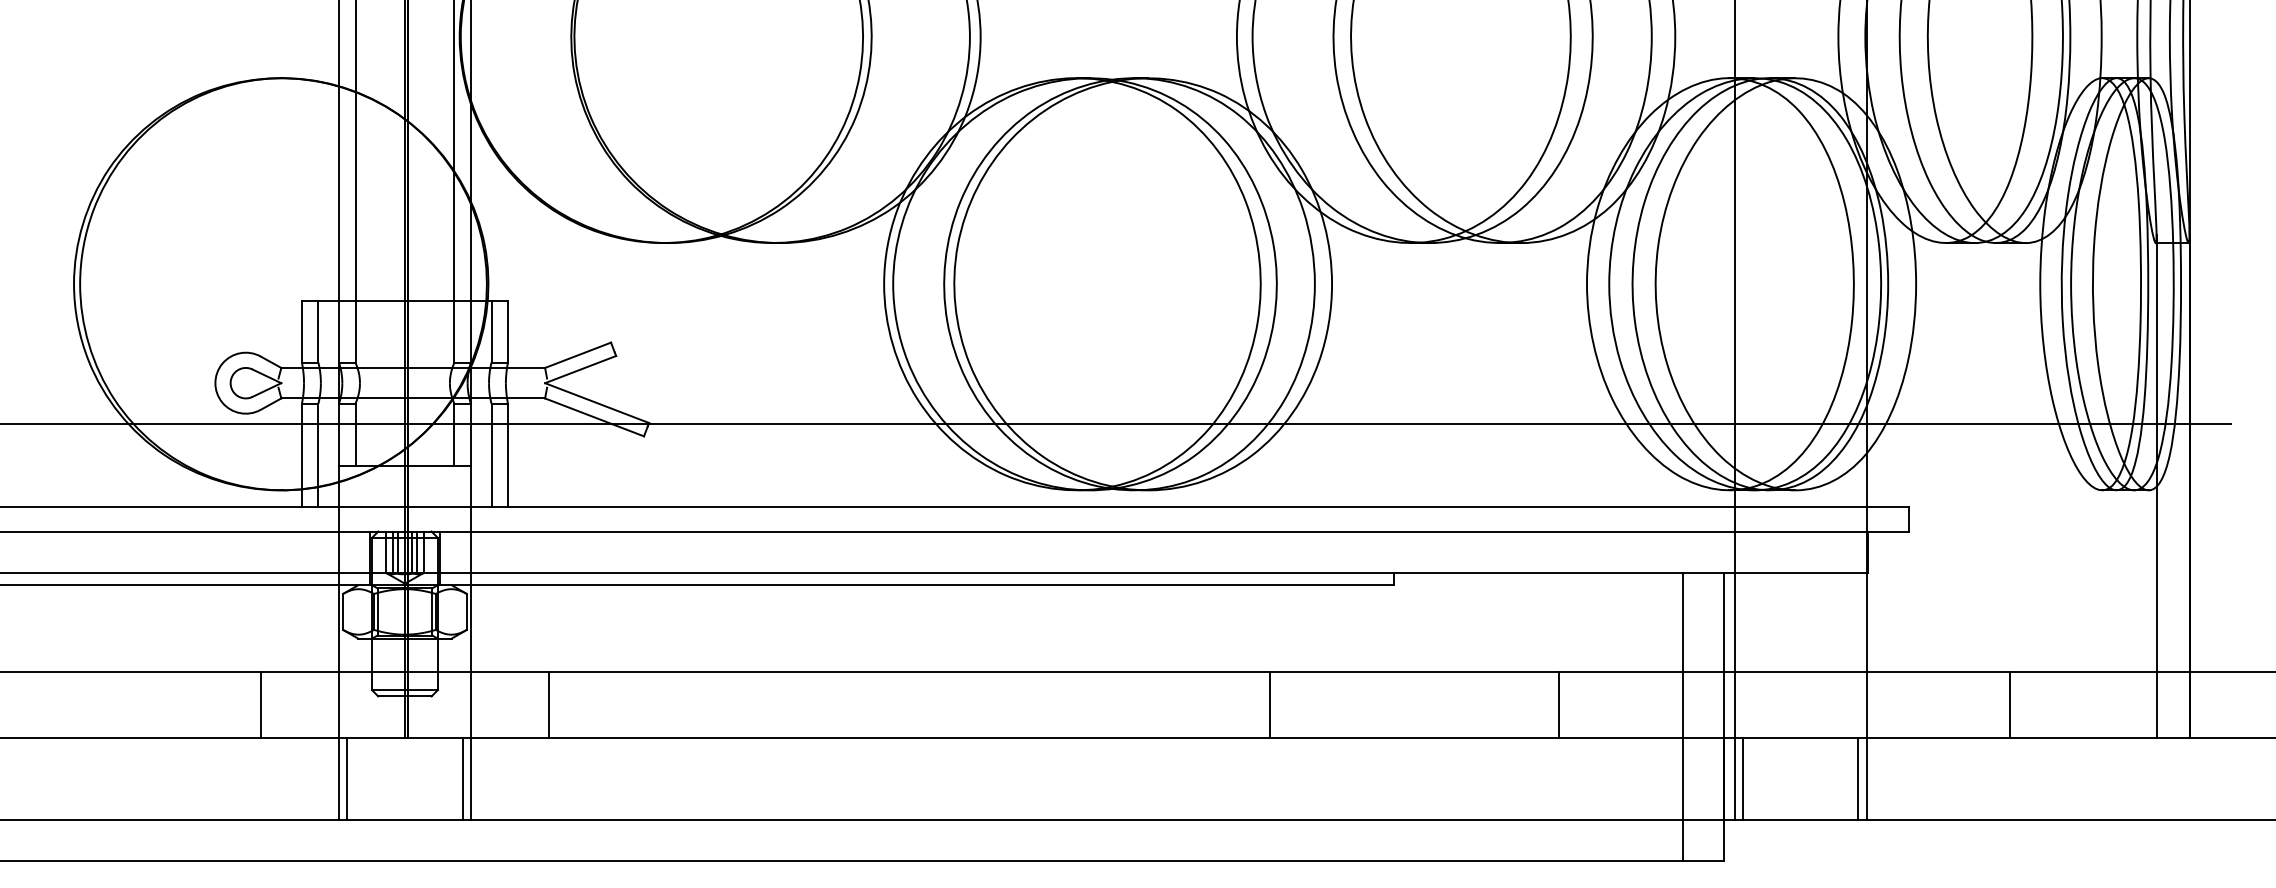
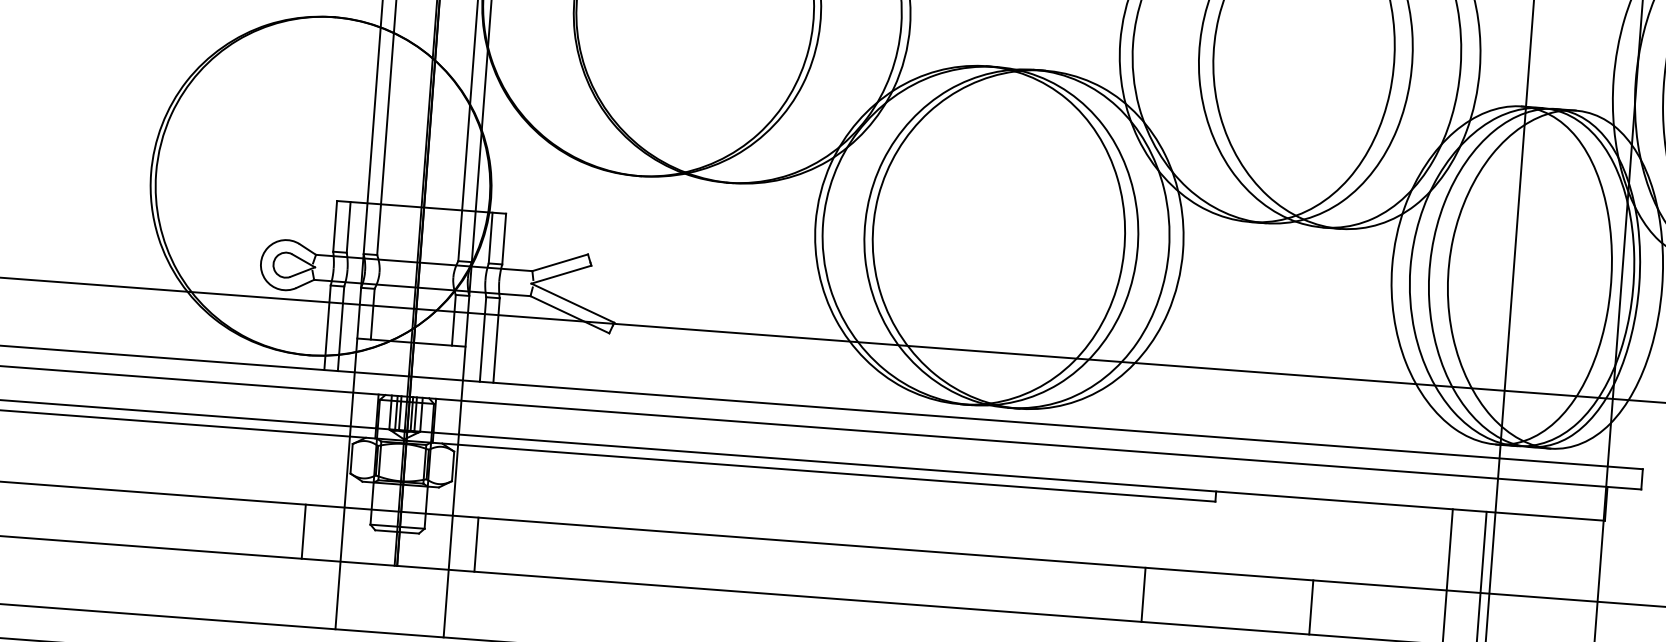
line: (260, 704) -> (303, 531), moved
line: (549, 704) -> (476, 544), moved
line: (1270, 704) -> (1143, 594), moved
line: (1558, 704) -> (1310, 607), moved
line: (347, 778) -> (344, 595), removed
line: (462, 778) -> (439, 602), removed

